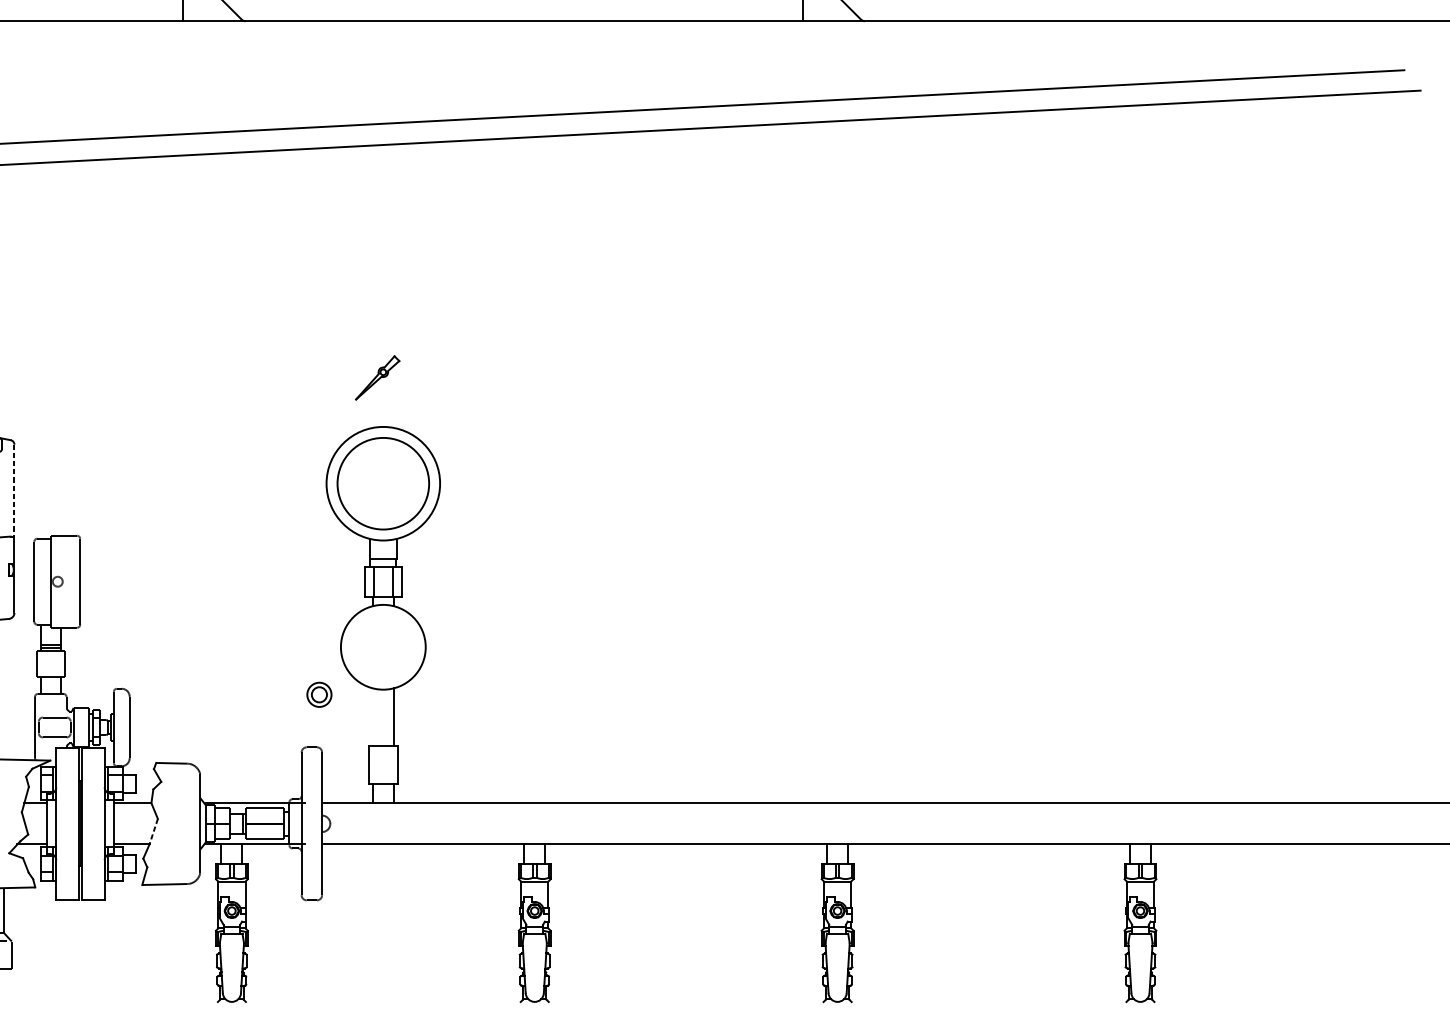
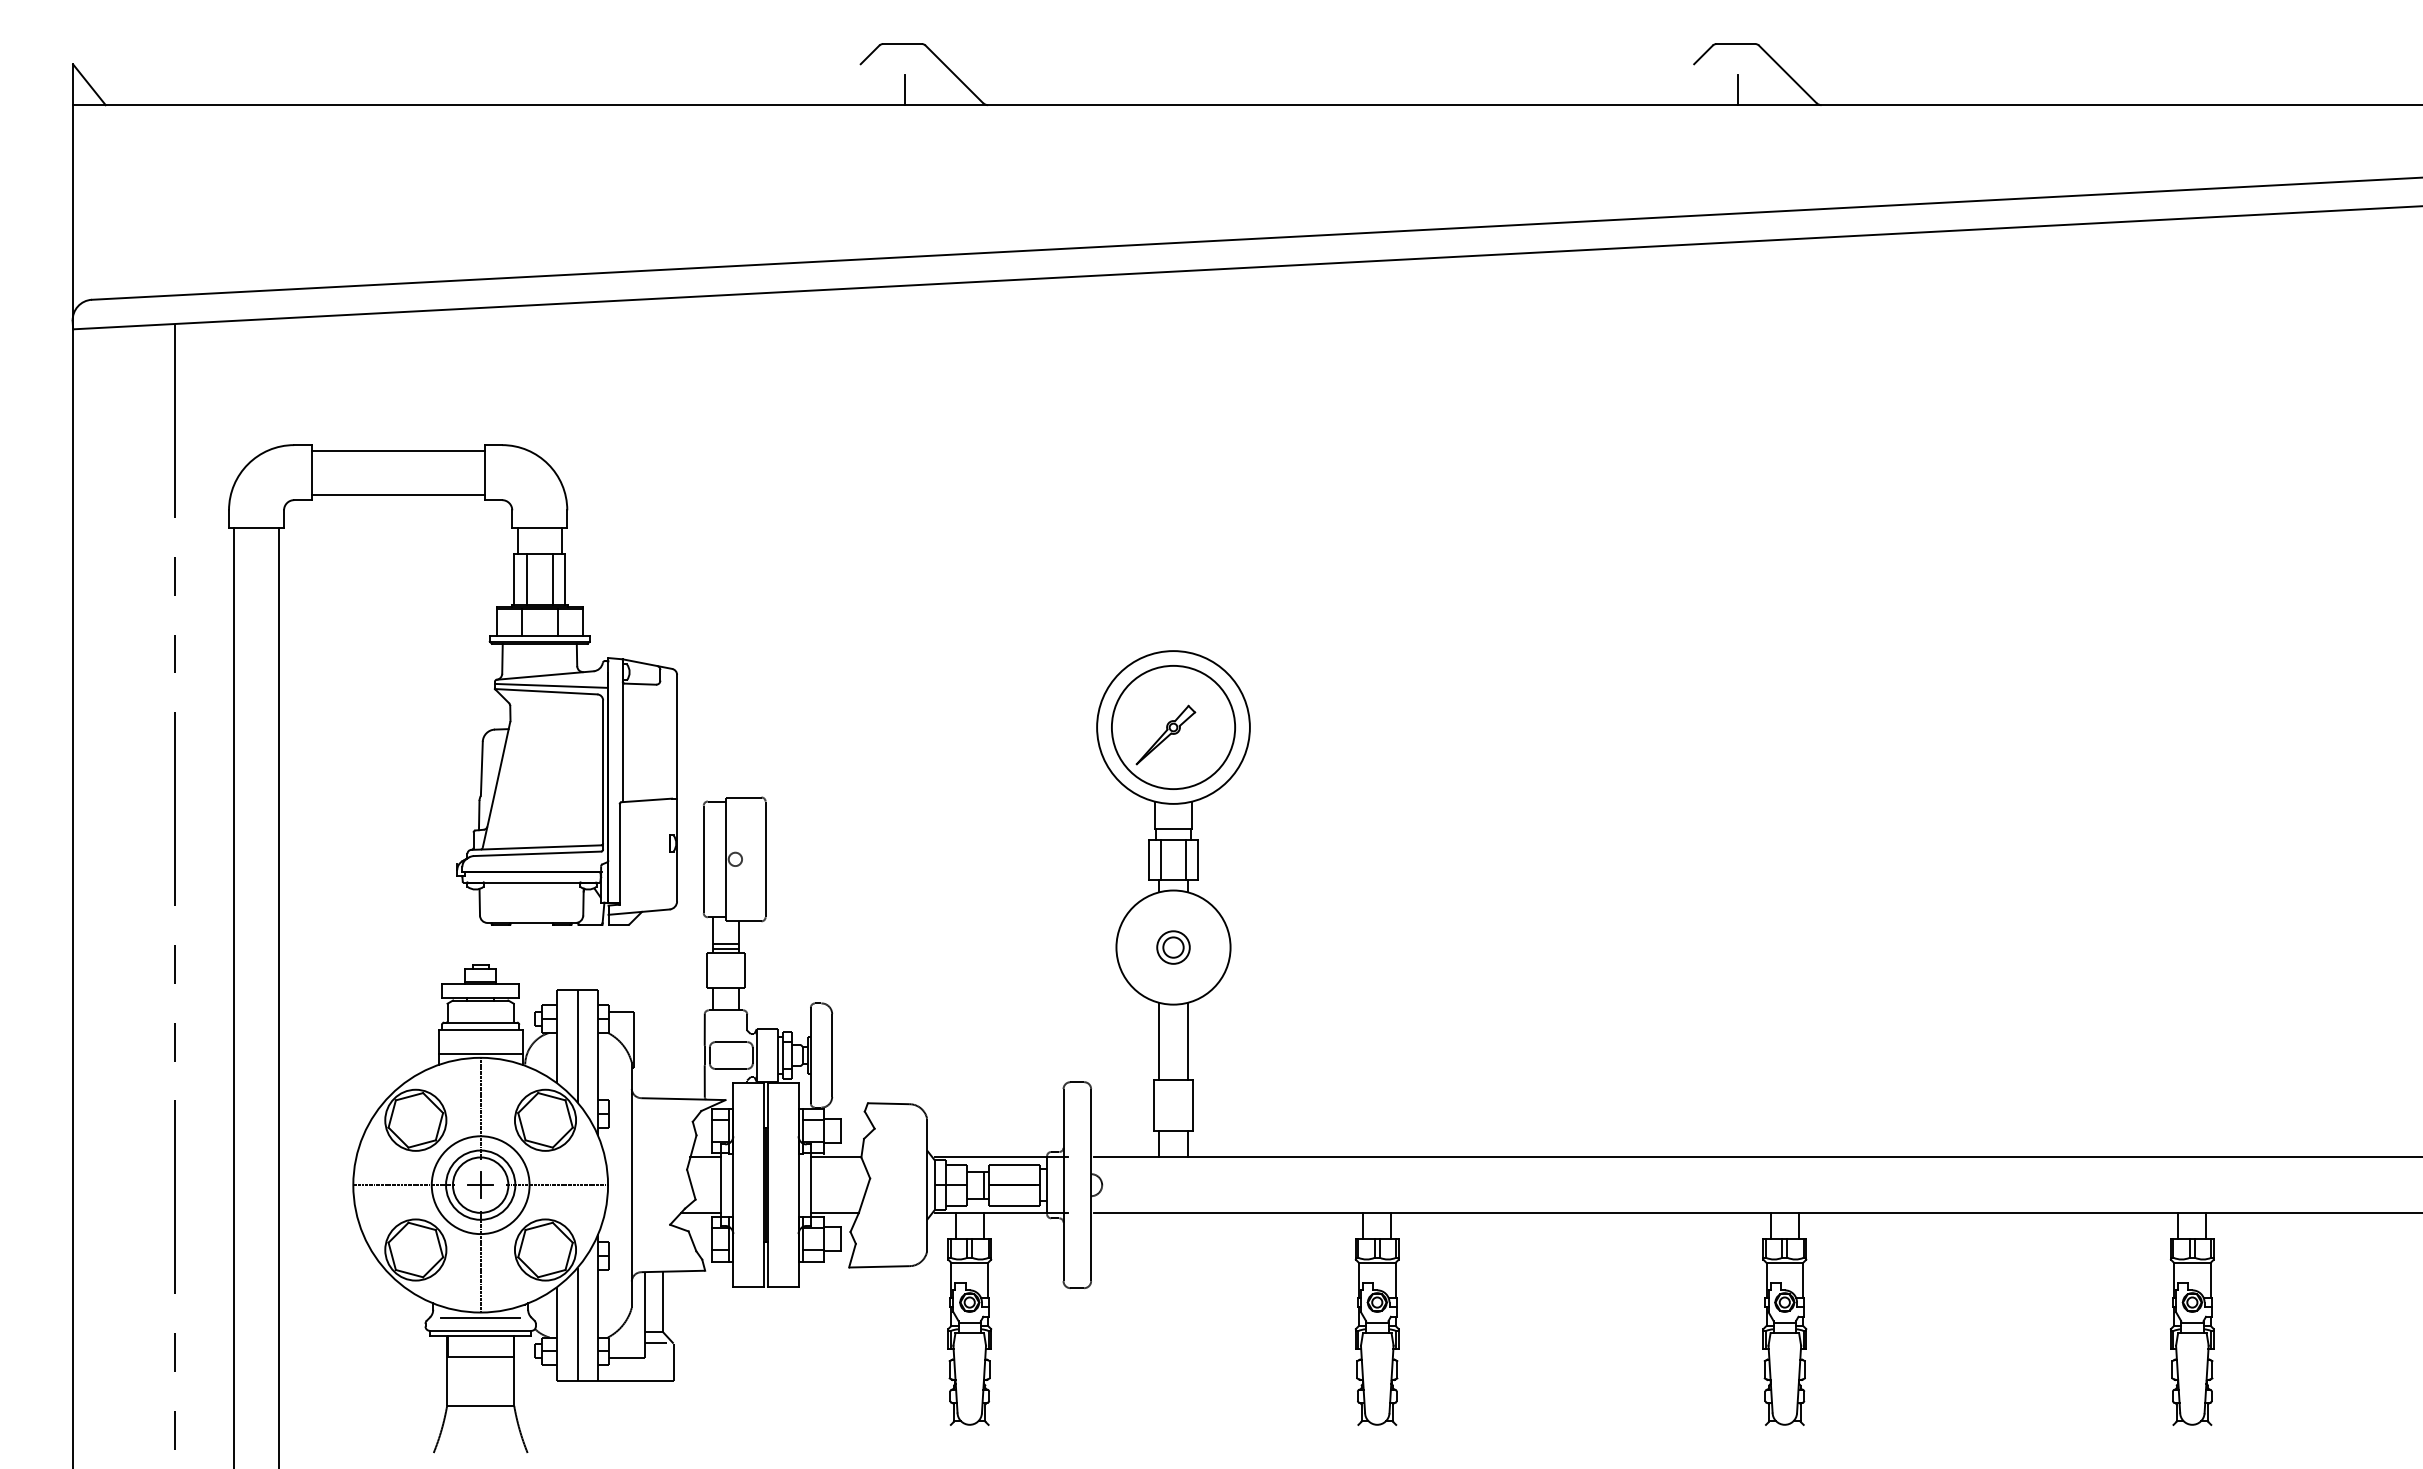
part: (377, 377) -> (1165, 734), moved
line: (14, 490) -> (677, 736), dashed -> solid
part: (319, 694) -> (1173, 947), moved
line: (372, 717) -> (1159, 1041), added
line: (153, 832) -> (864, 1196), dashed -> solid

